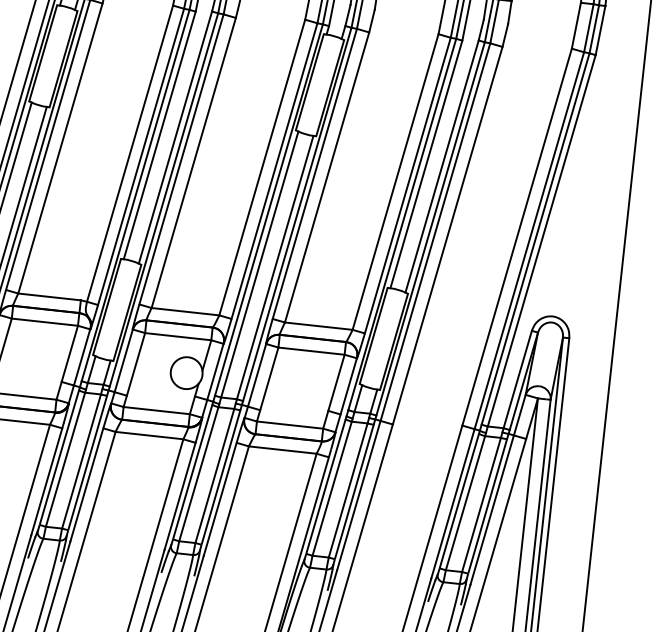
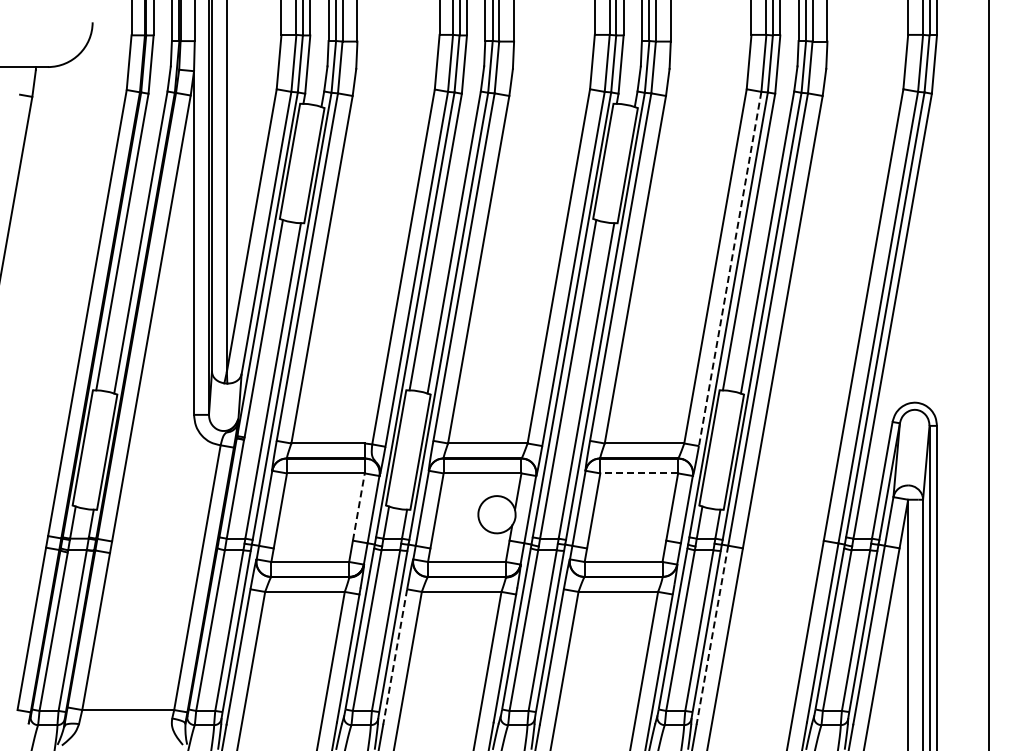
line: (408, 185) -> (730, 268), solid -> dashed
line: (311, 351) -> (639, 473), solid -> dashed
line: (69, 353) -> (358, 506), solid -> dashed
line: (87, 485) -> (395, 657), solid -> dashed
line: (358, 495) -> (712, 635), solid -> dashed

